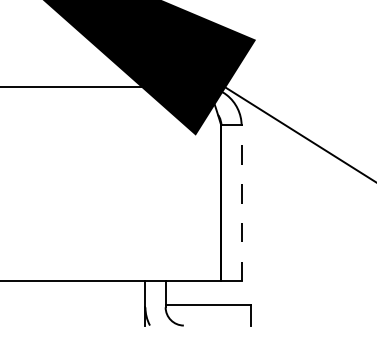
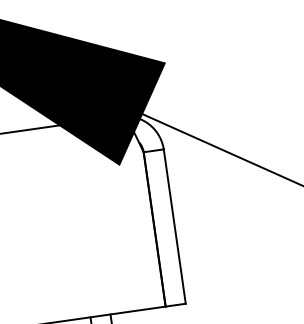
line: (241, 203) -> (174, 226), dashed -> solid

